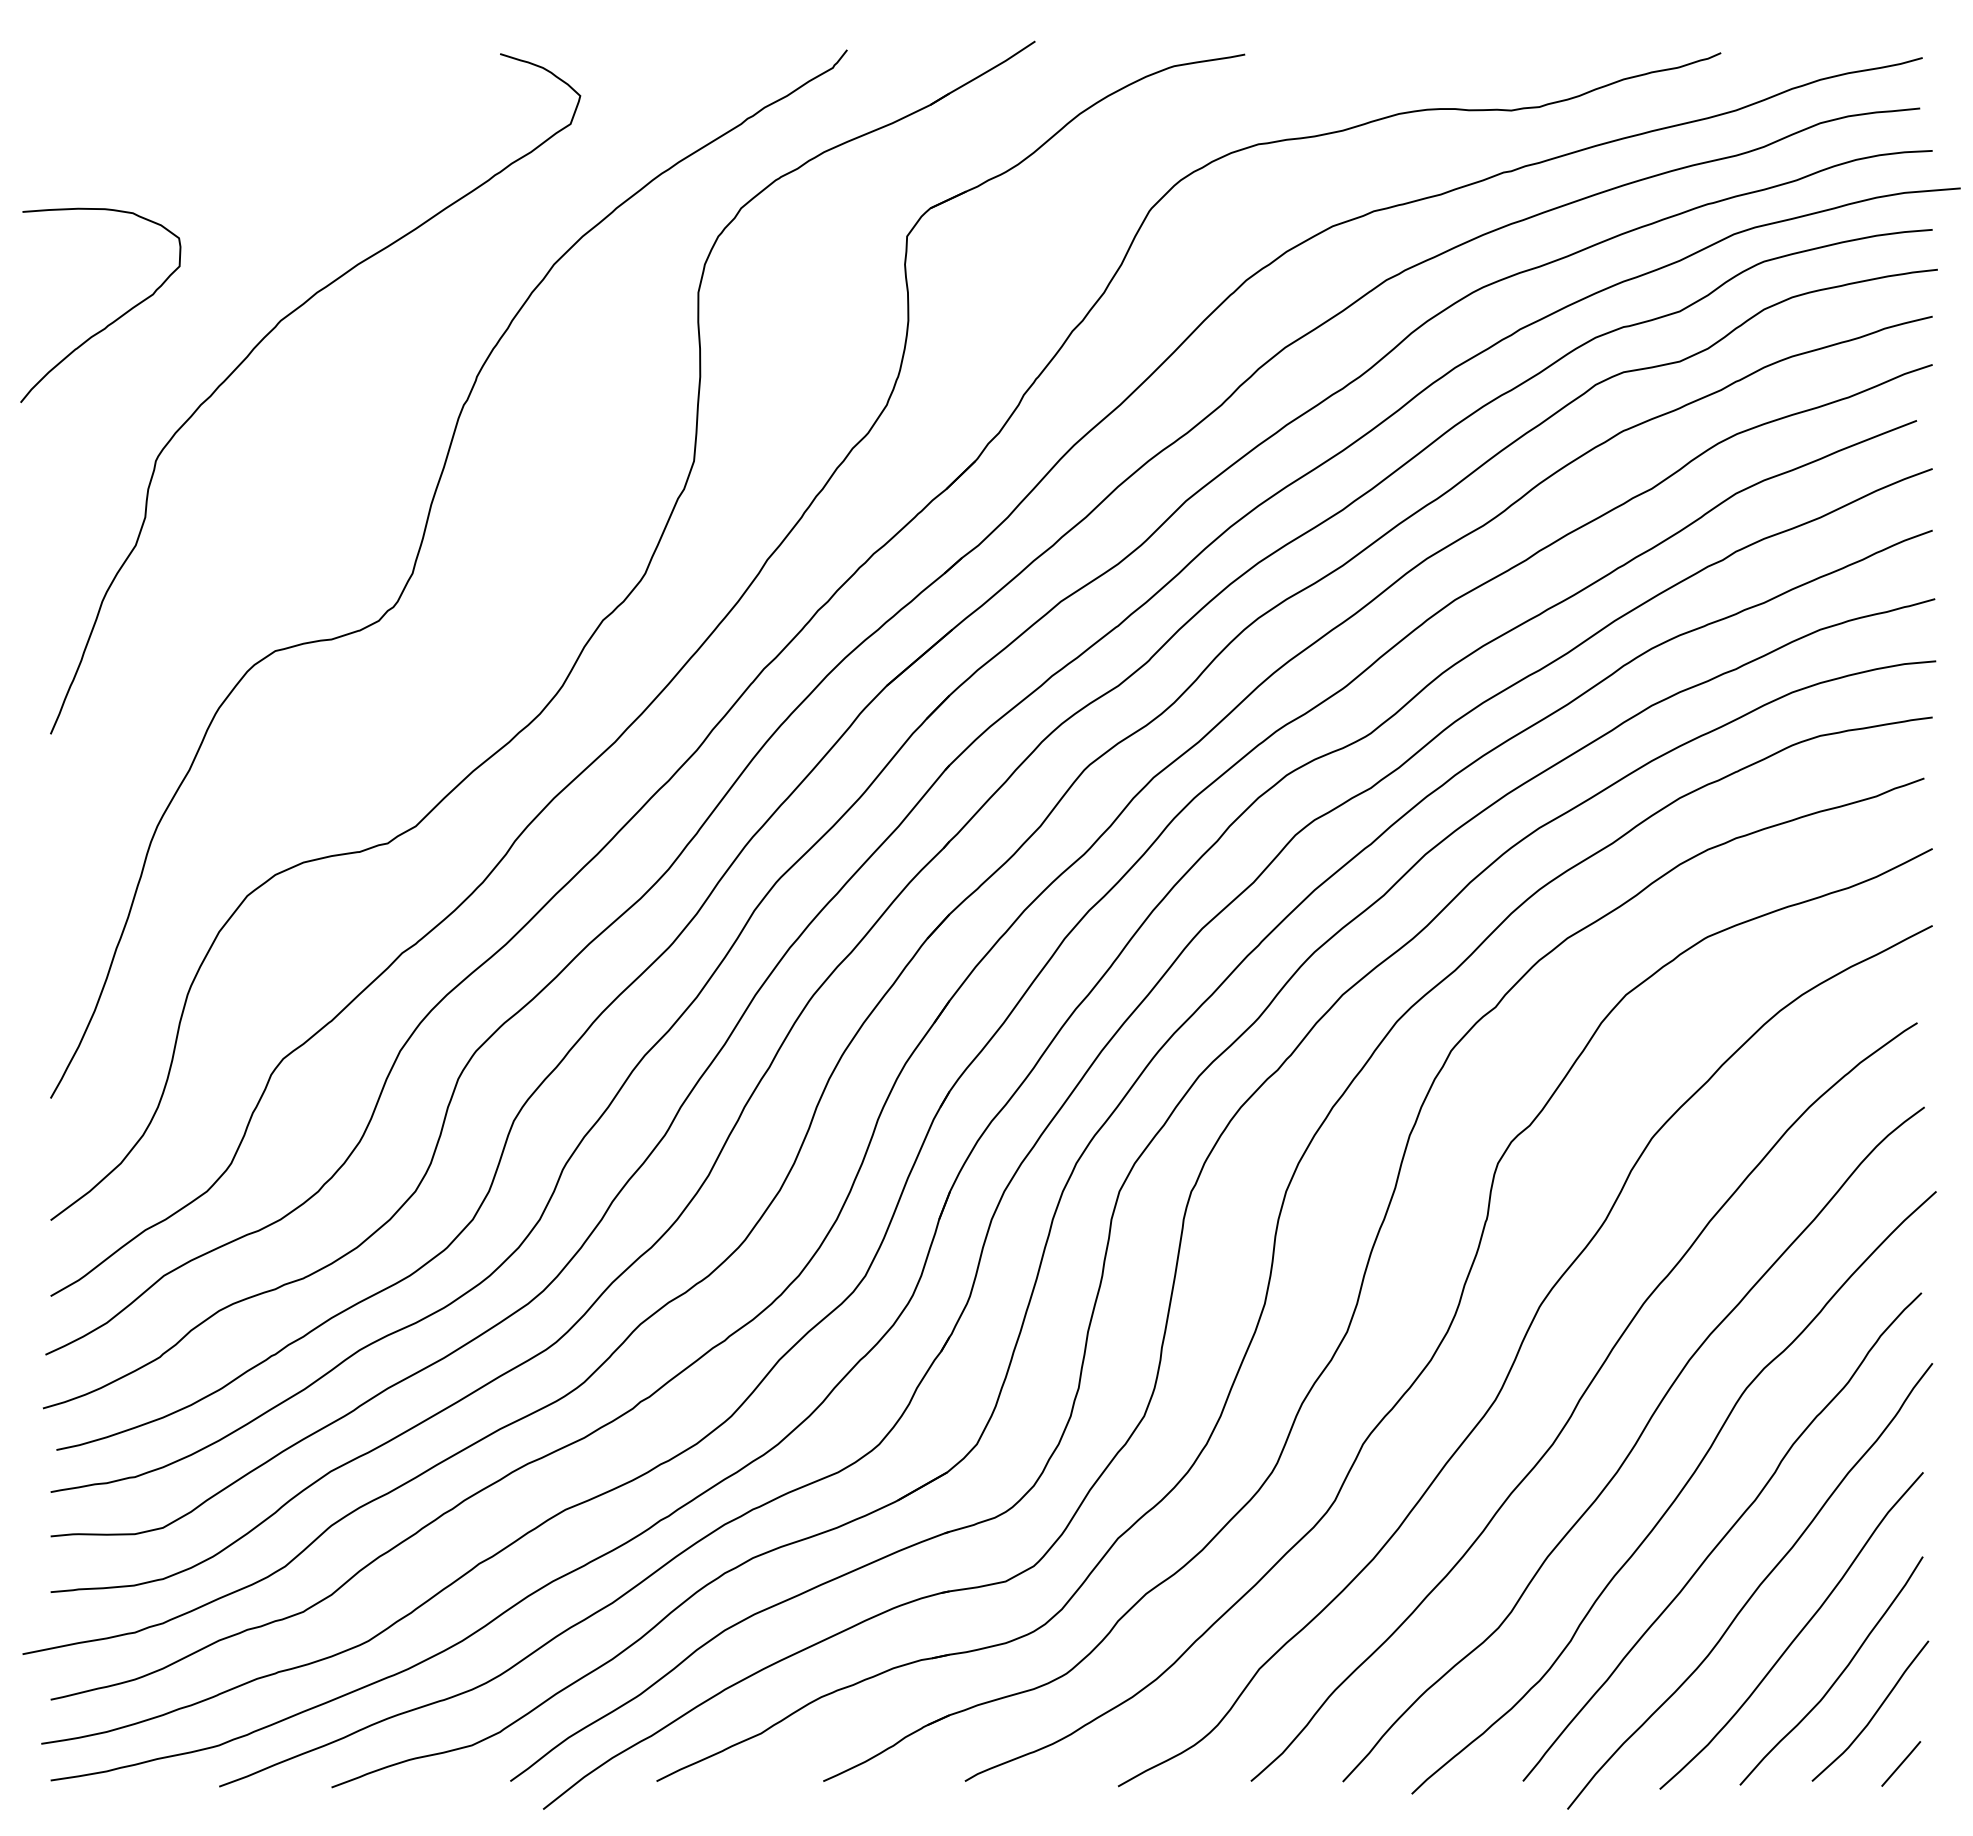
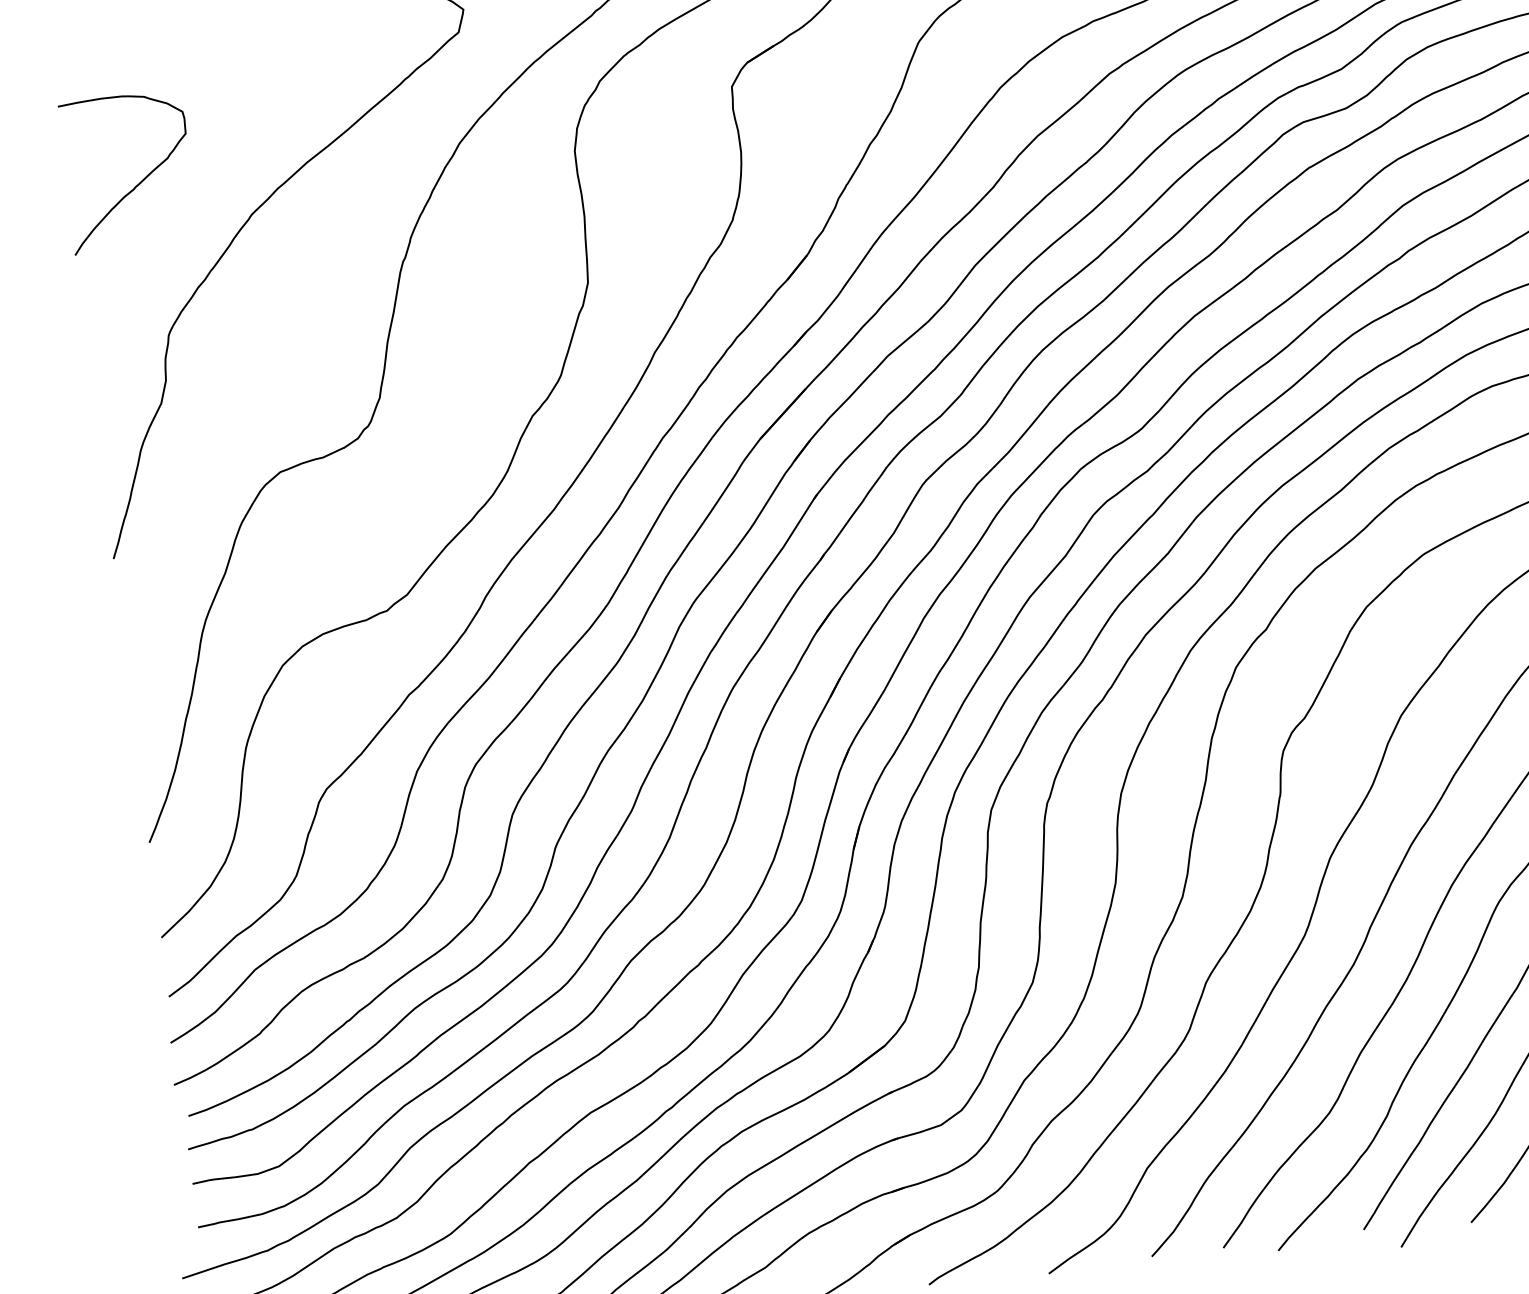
curve: (112, 321) -> (138, 183), moved

